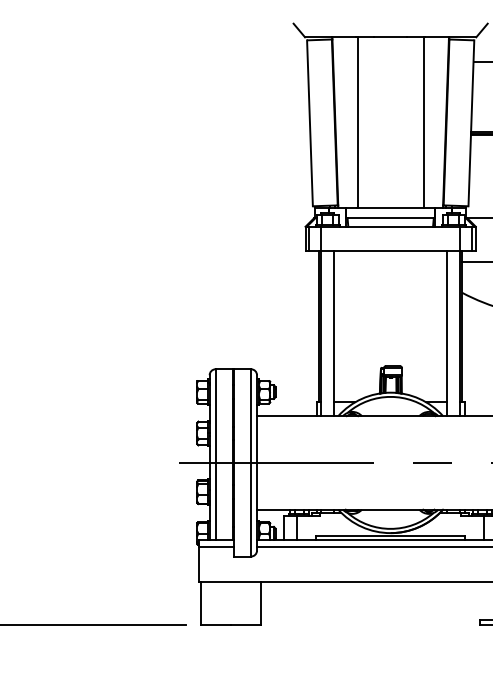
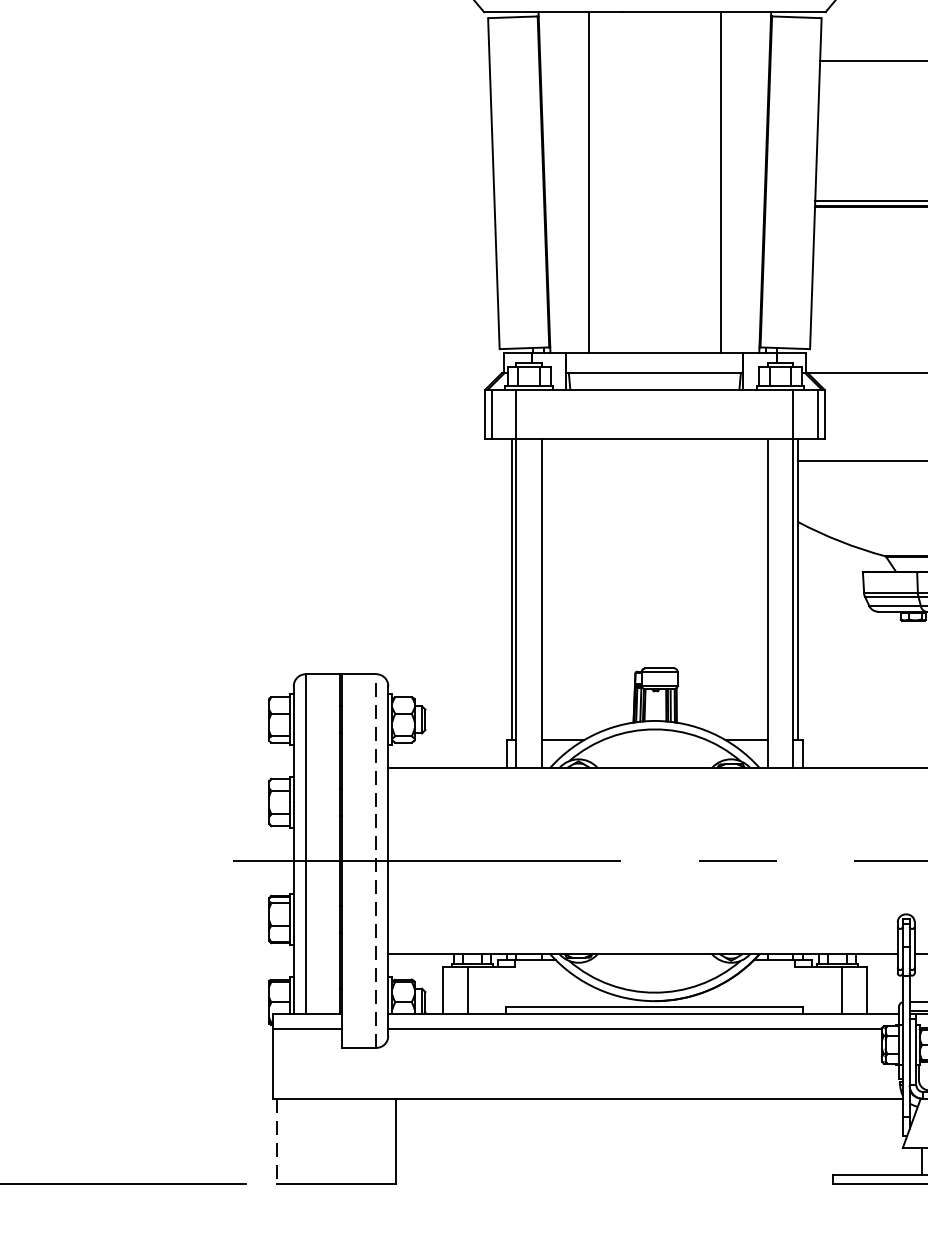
line: (251, 462) -> (377, 860), solid -> dashed
line: (201, 603) -> (277, 1141), solid -> dashed

